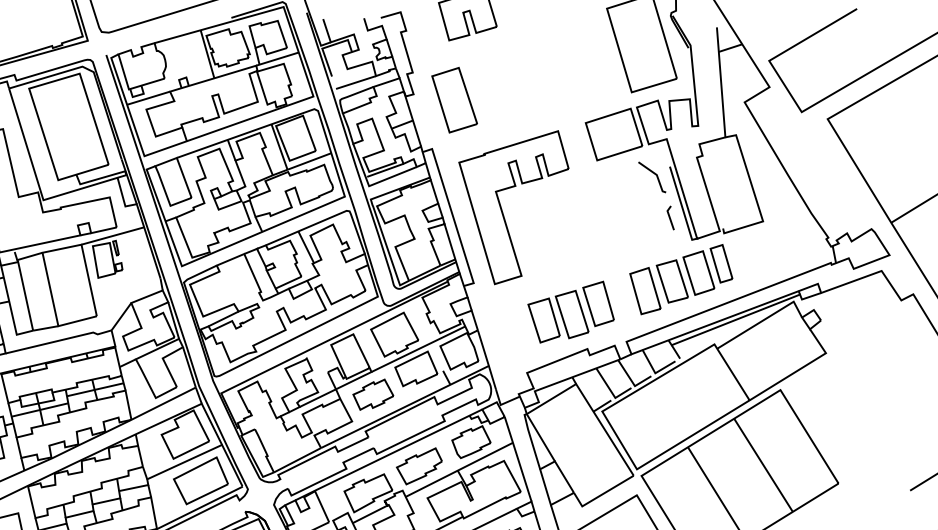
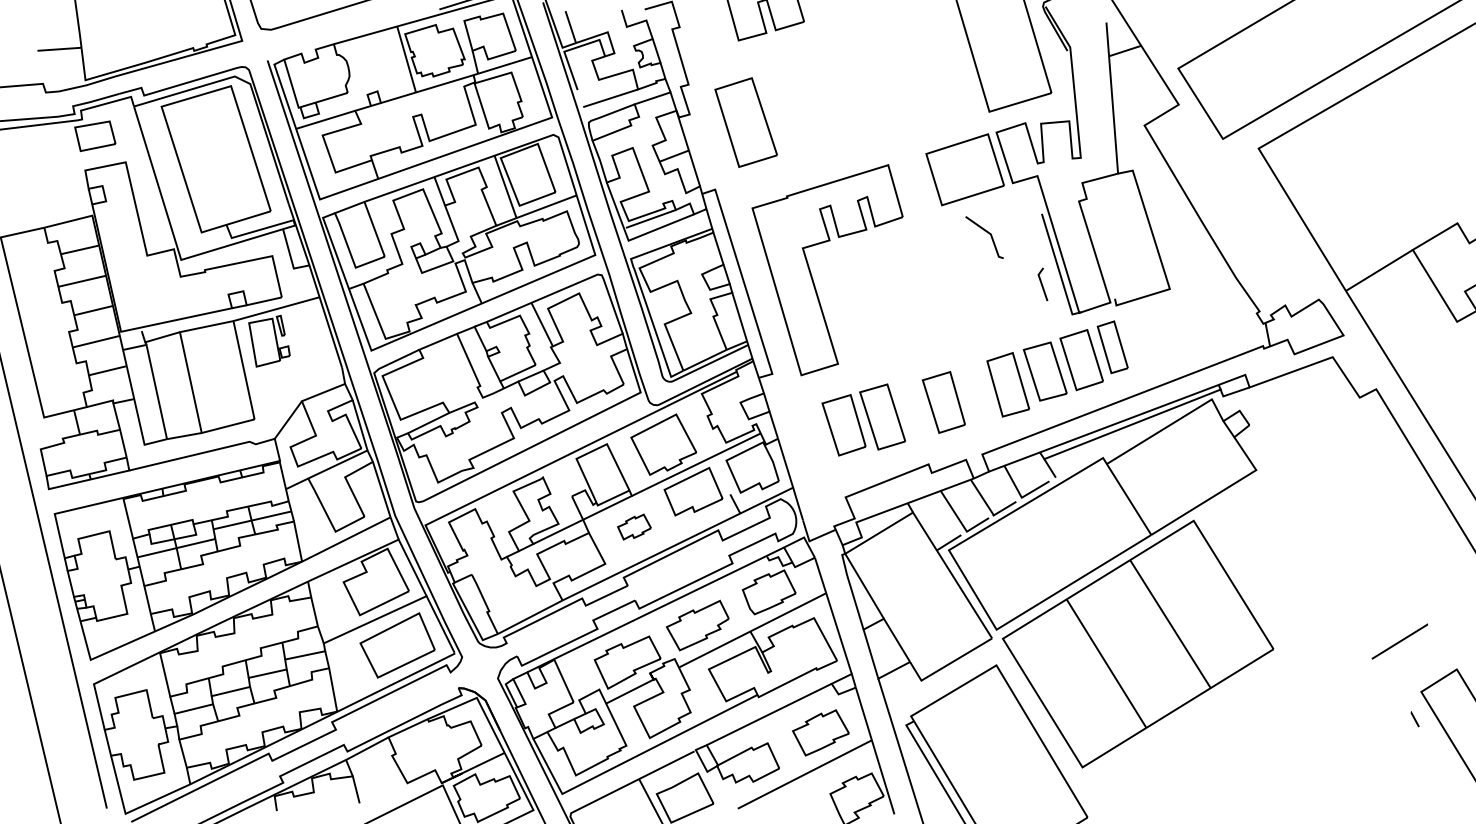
line: (654, 174) -> (987, 233), moved
part: (558, 316) -> (863, 419), moved
part: (373, 394) -> (634, 526), size x0.6

